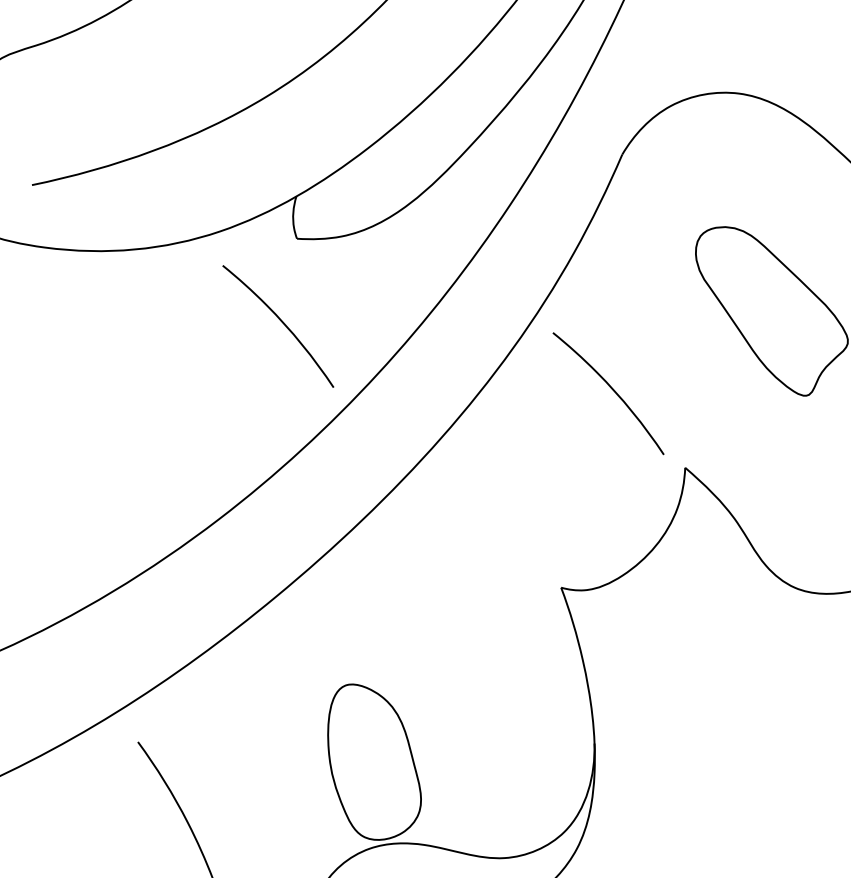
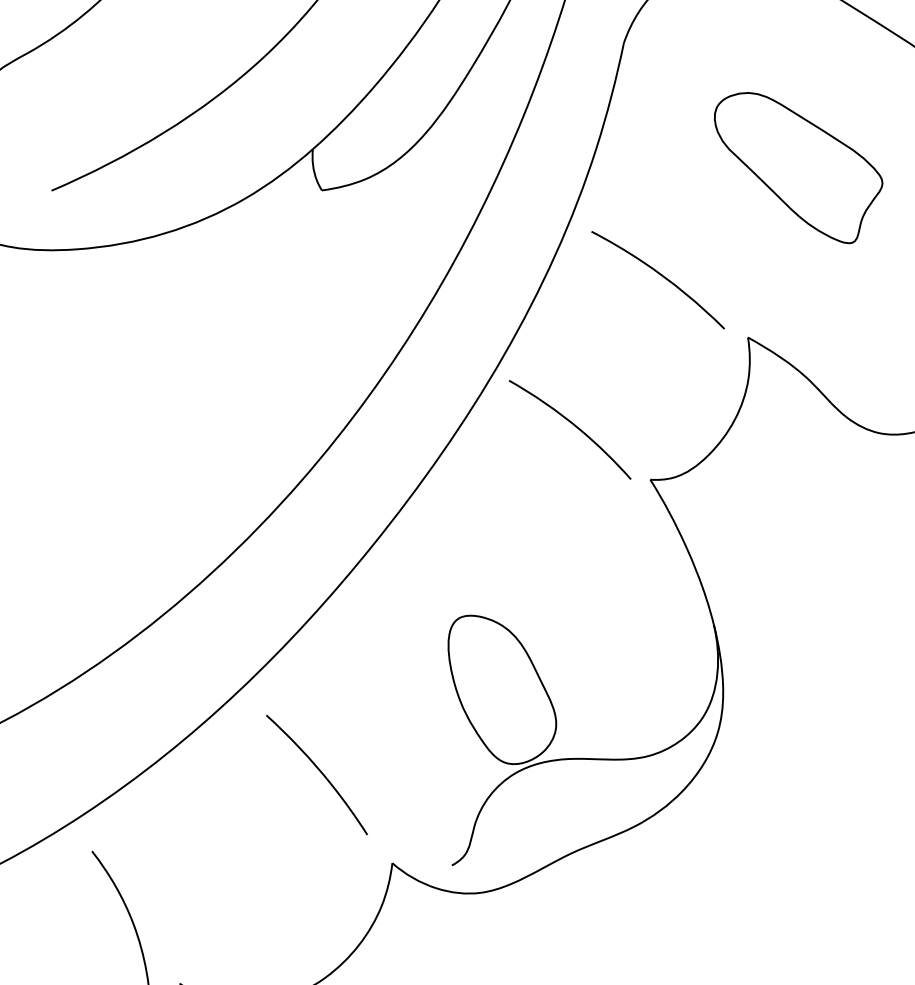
curve: (282, 323) -> (324, 276), removed
curve: (496, 519) -> (573, 425), added

